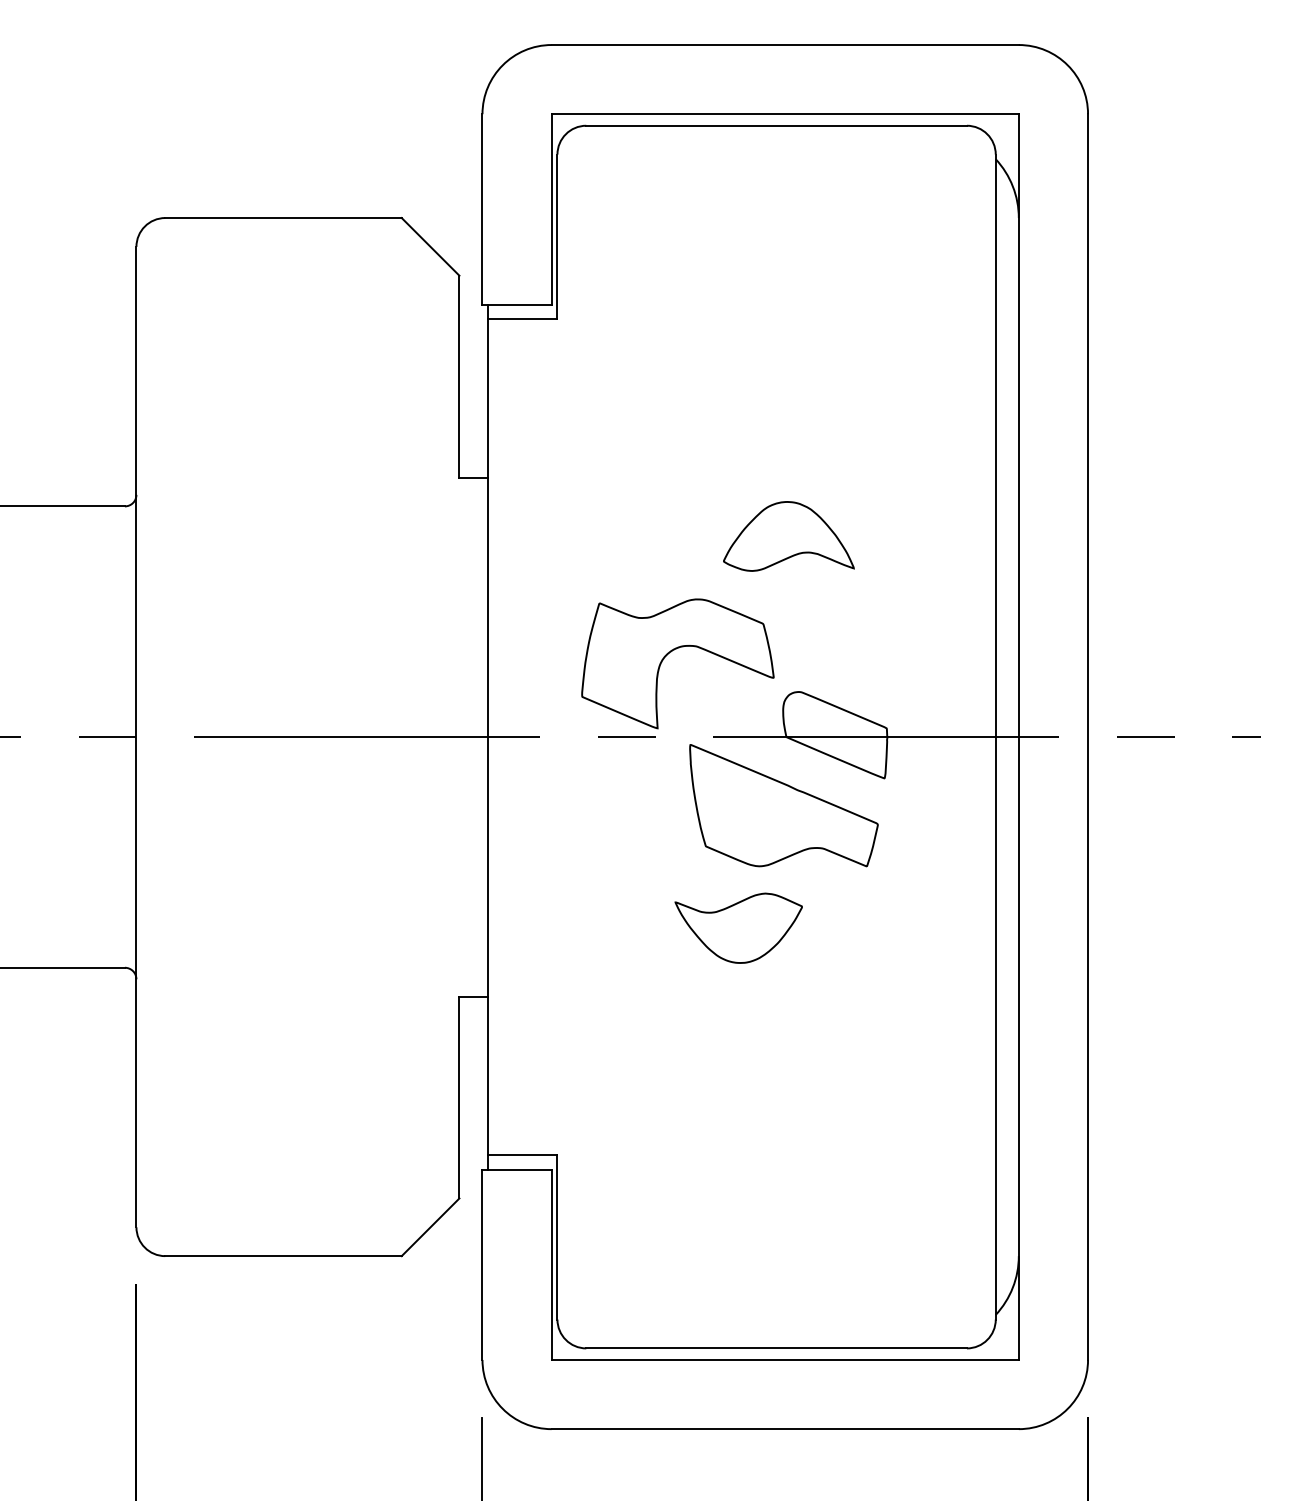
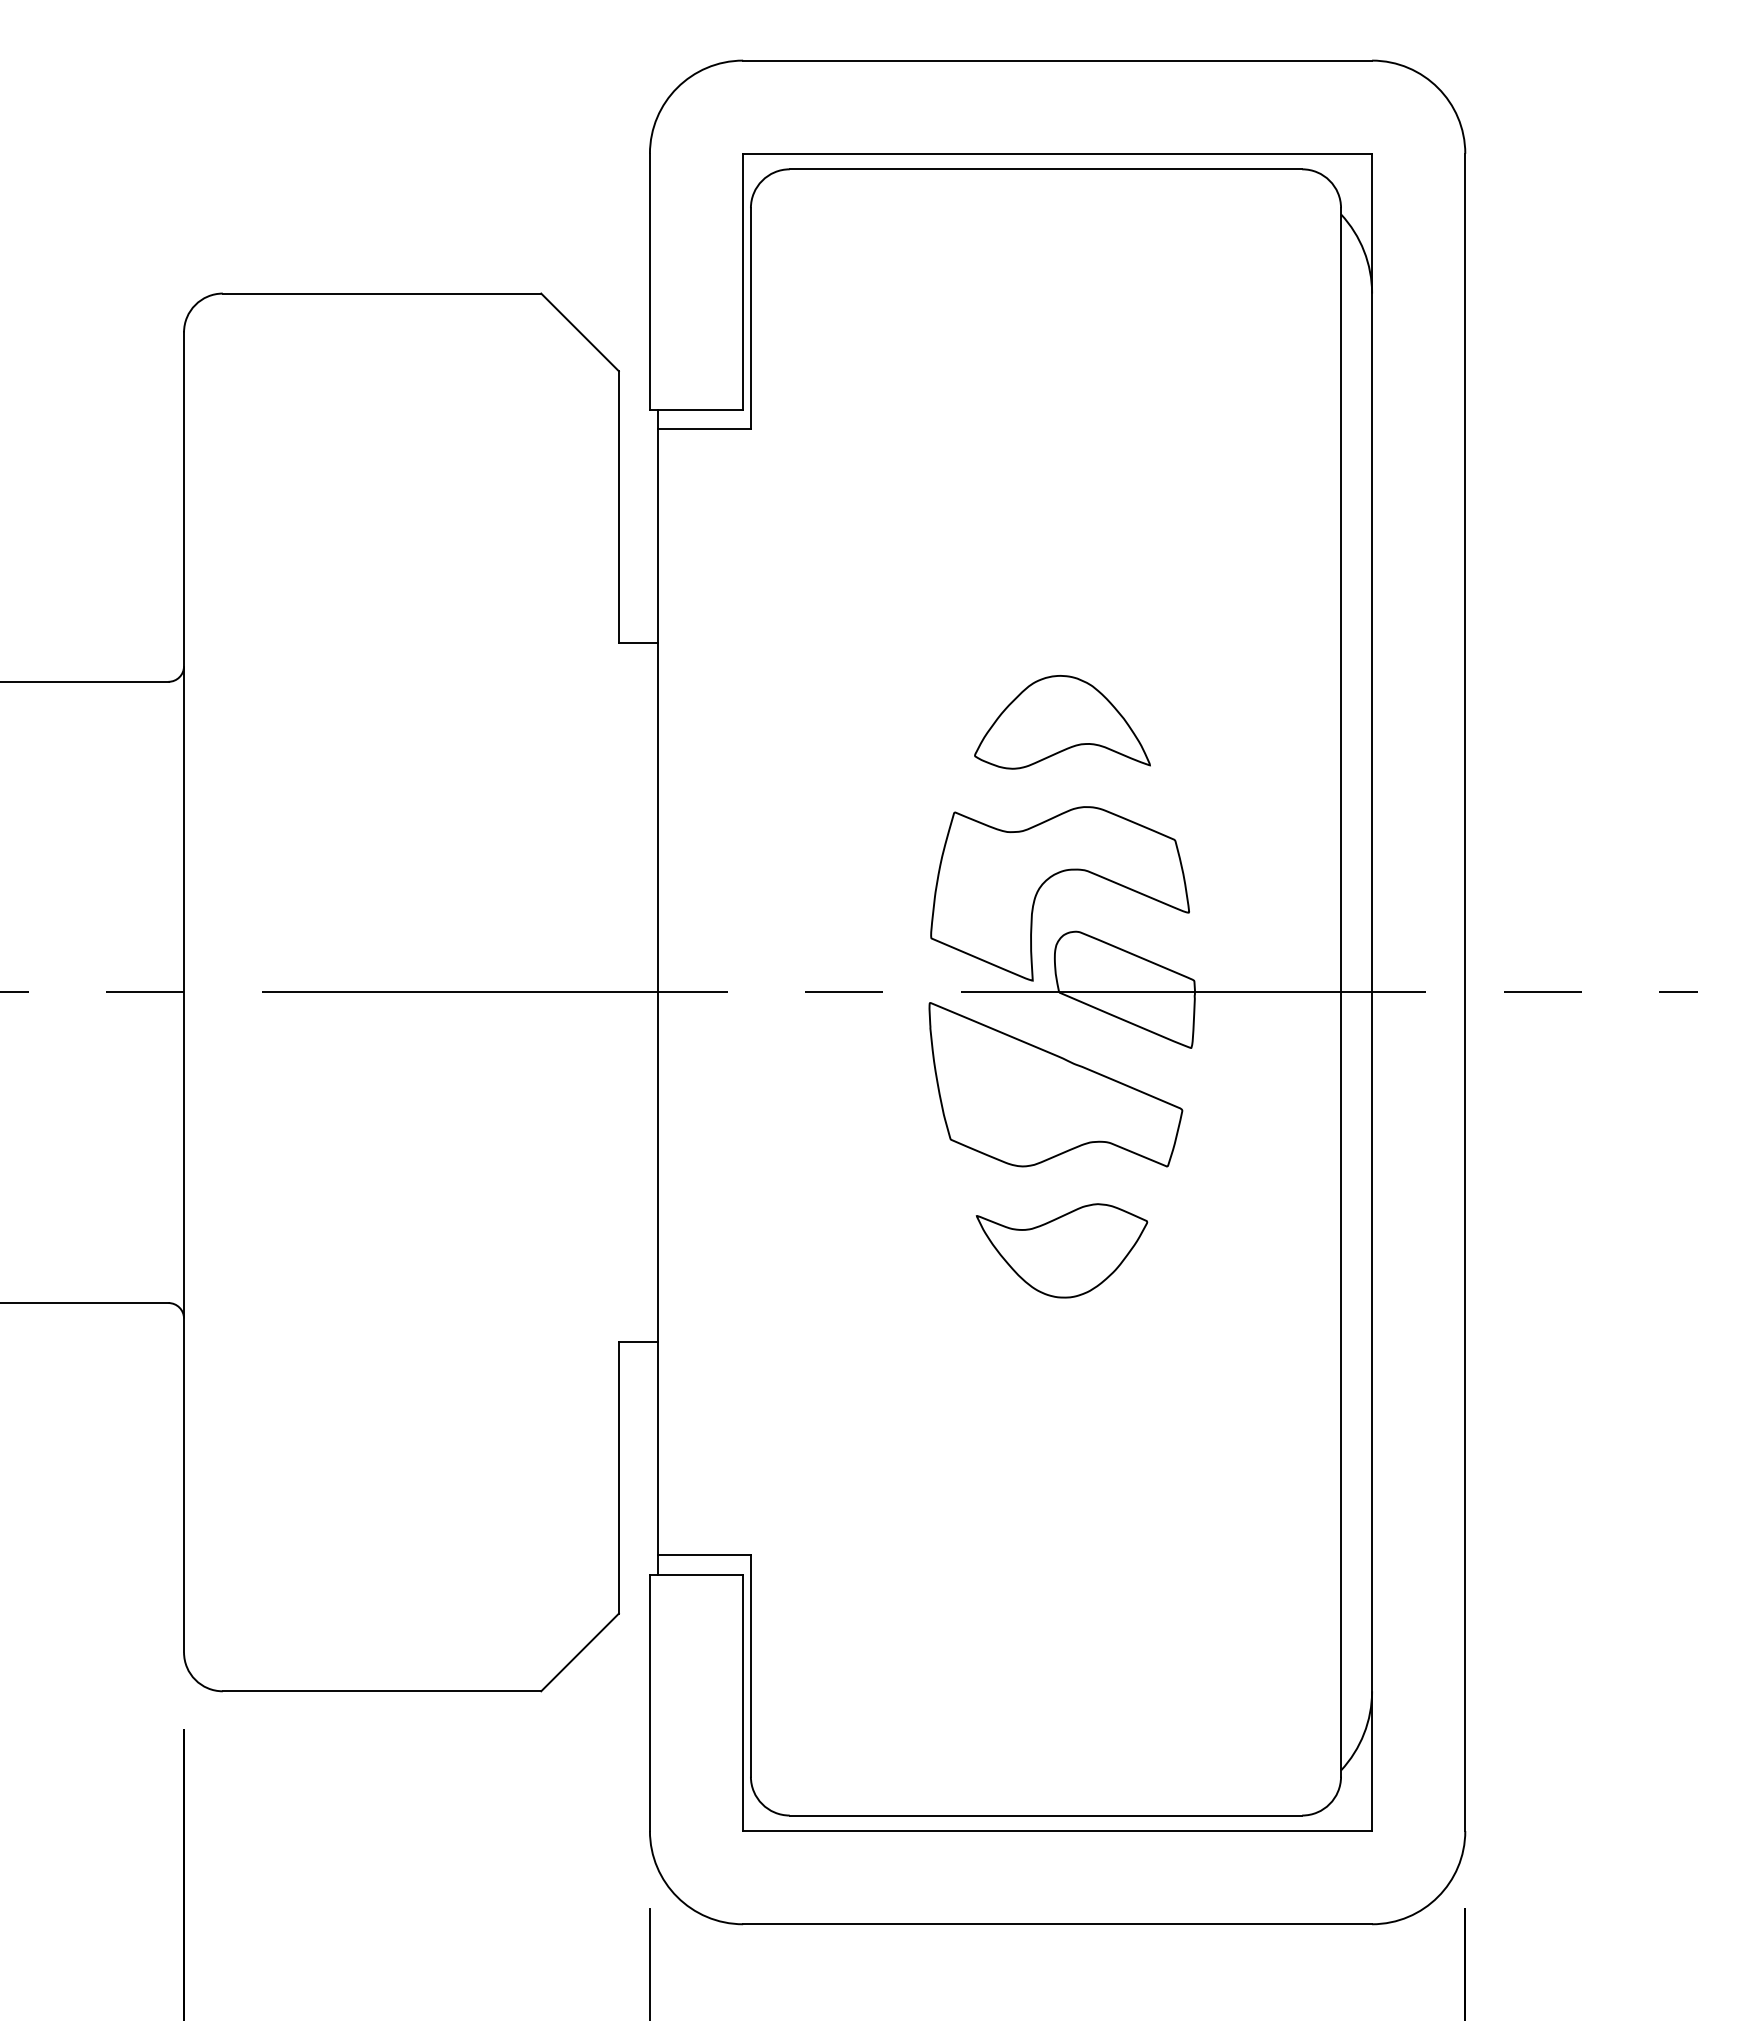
part: (670, 653) -> (1049, 879), moved
part: (738, 928) -> (1061, 1250), moved

